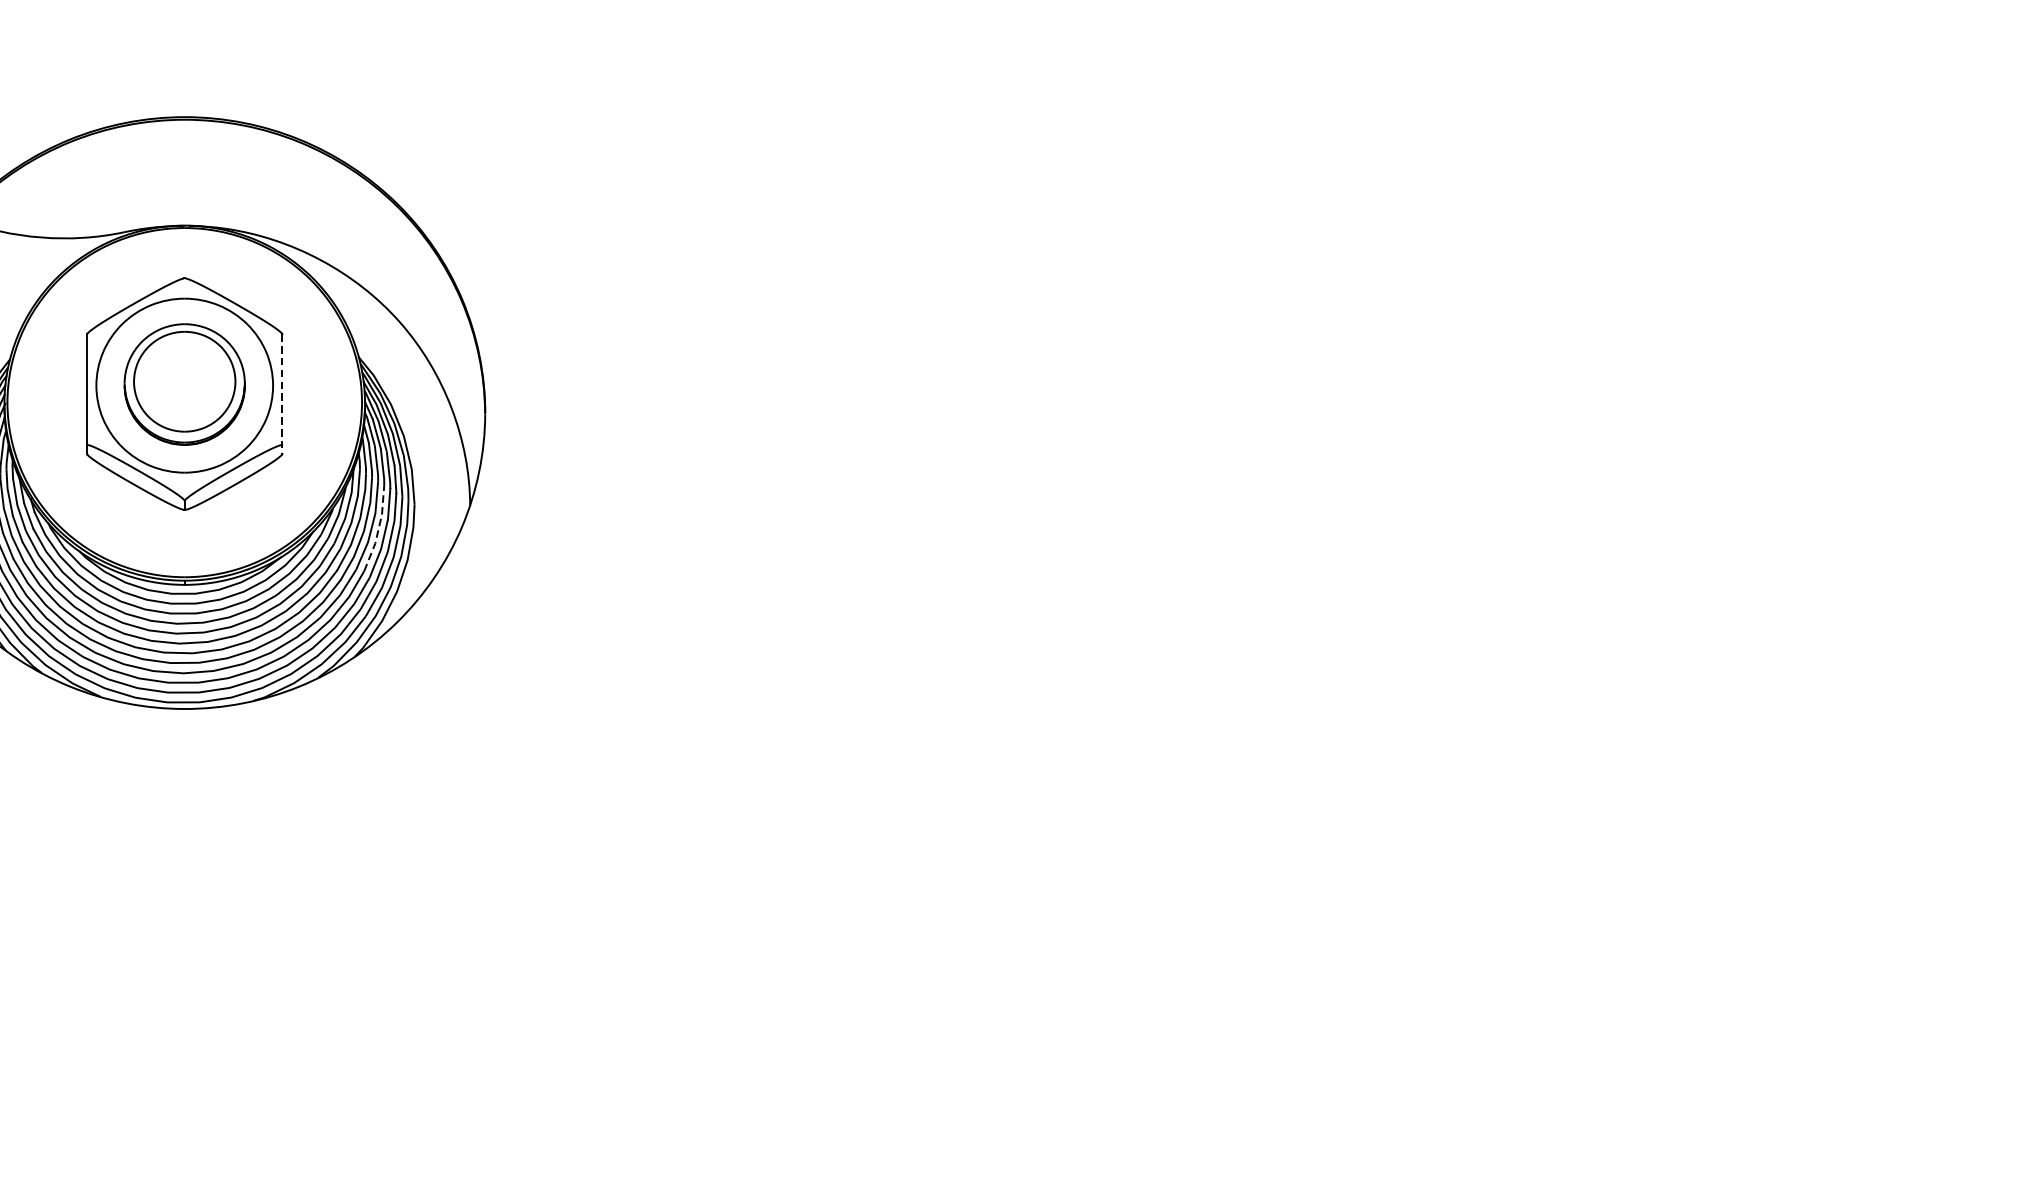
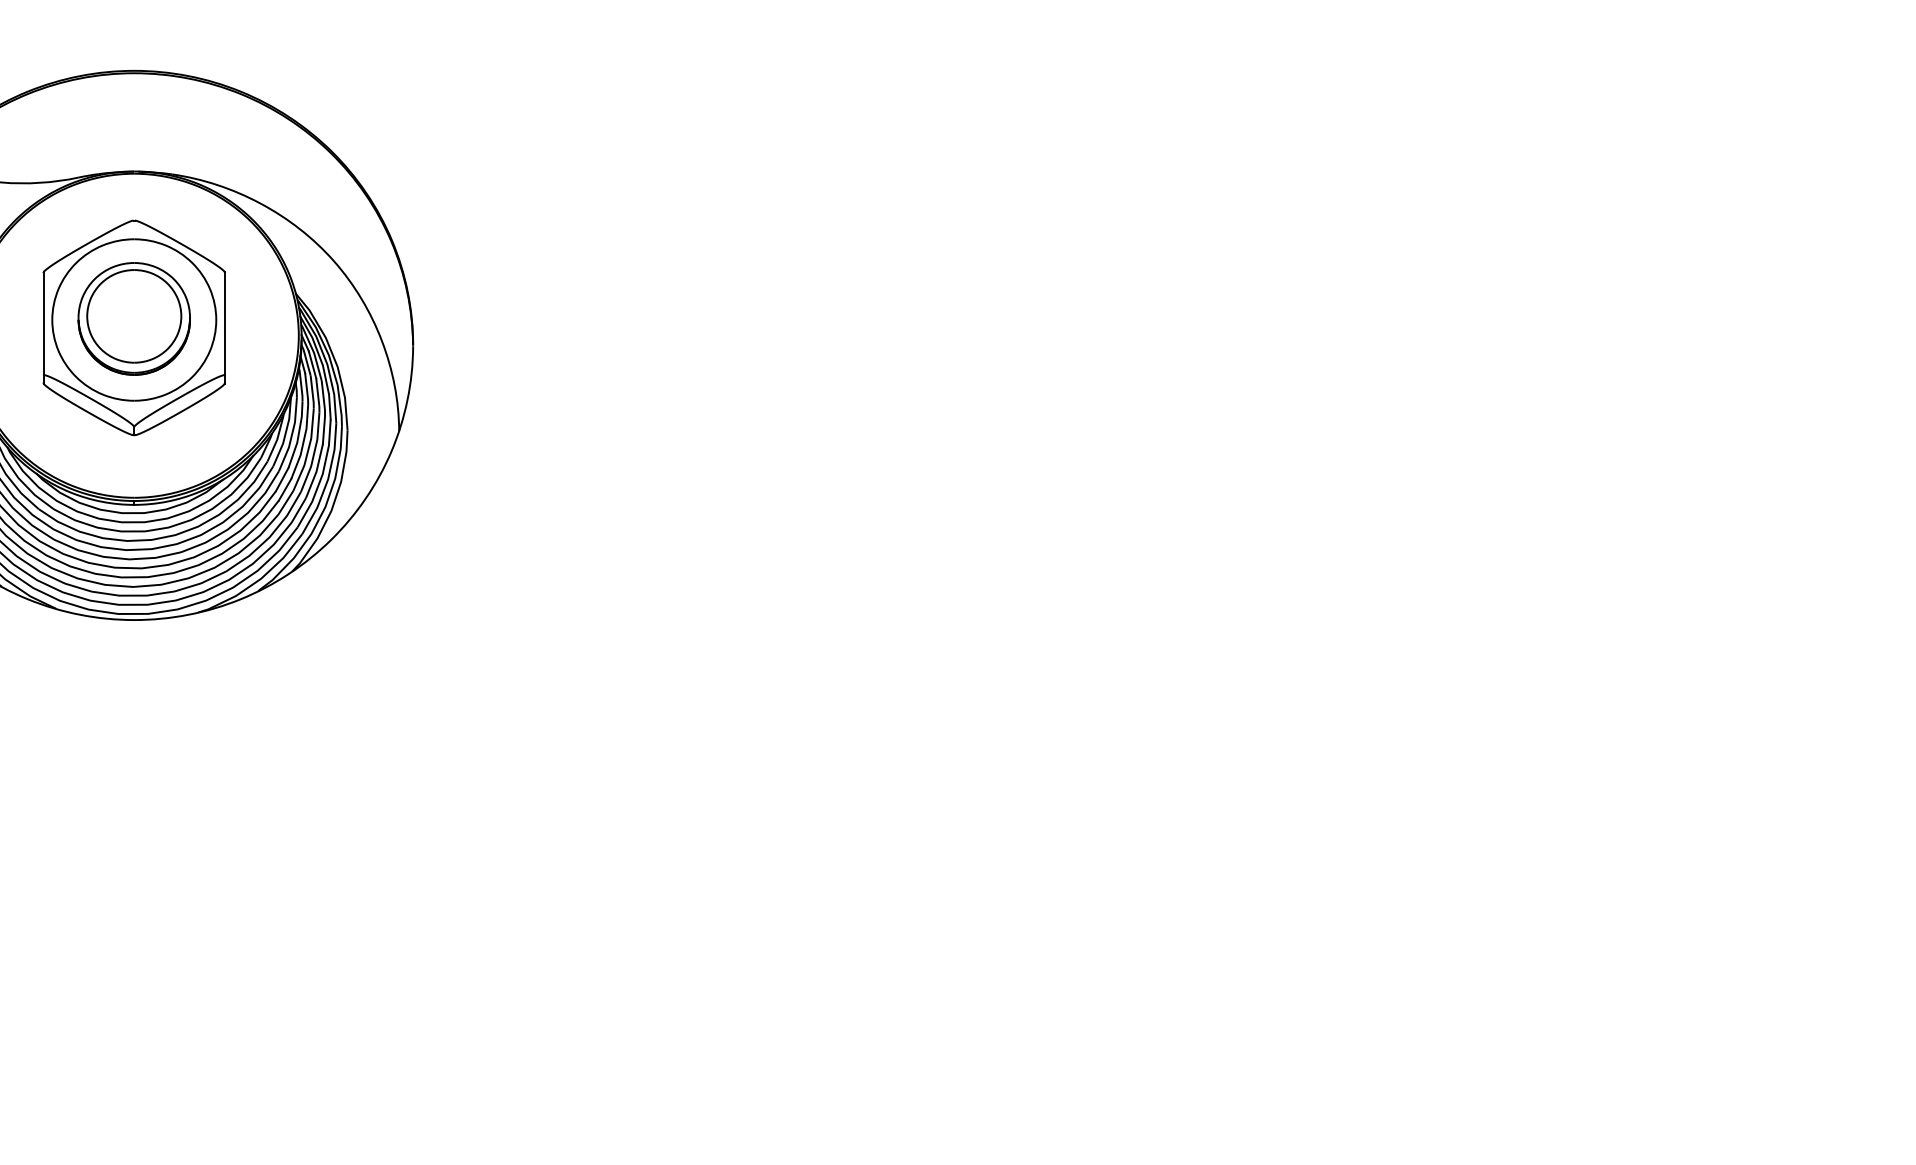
line: (281, 393) -> (224, 327), dashed -> solid
line: (378, 529) -> (314, 453), dashed -> solid

